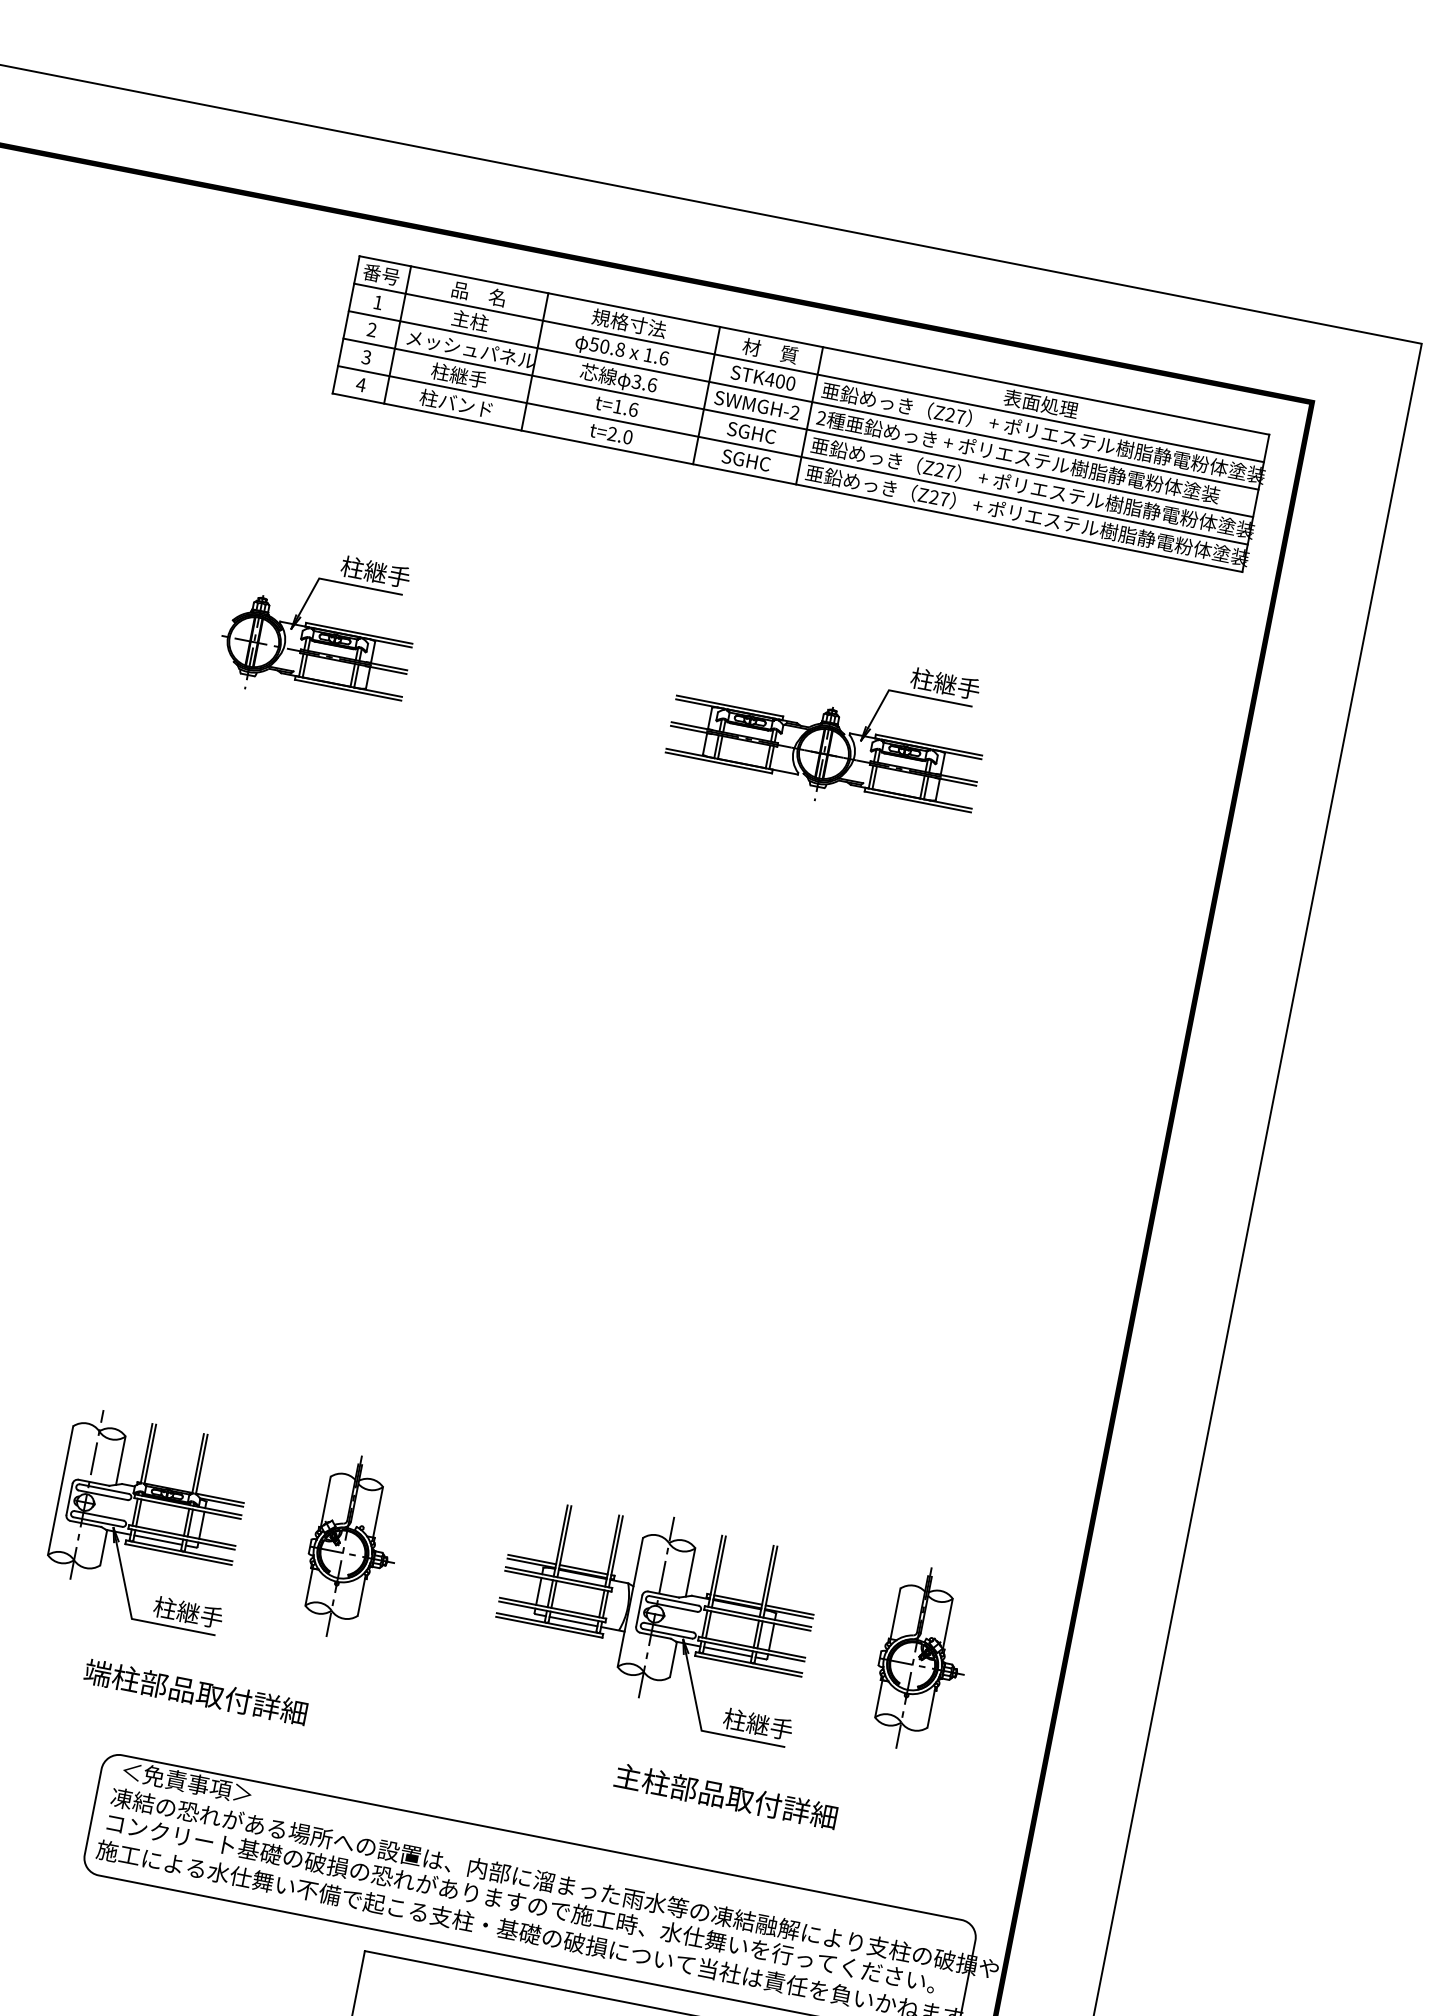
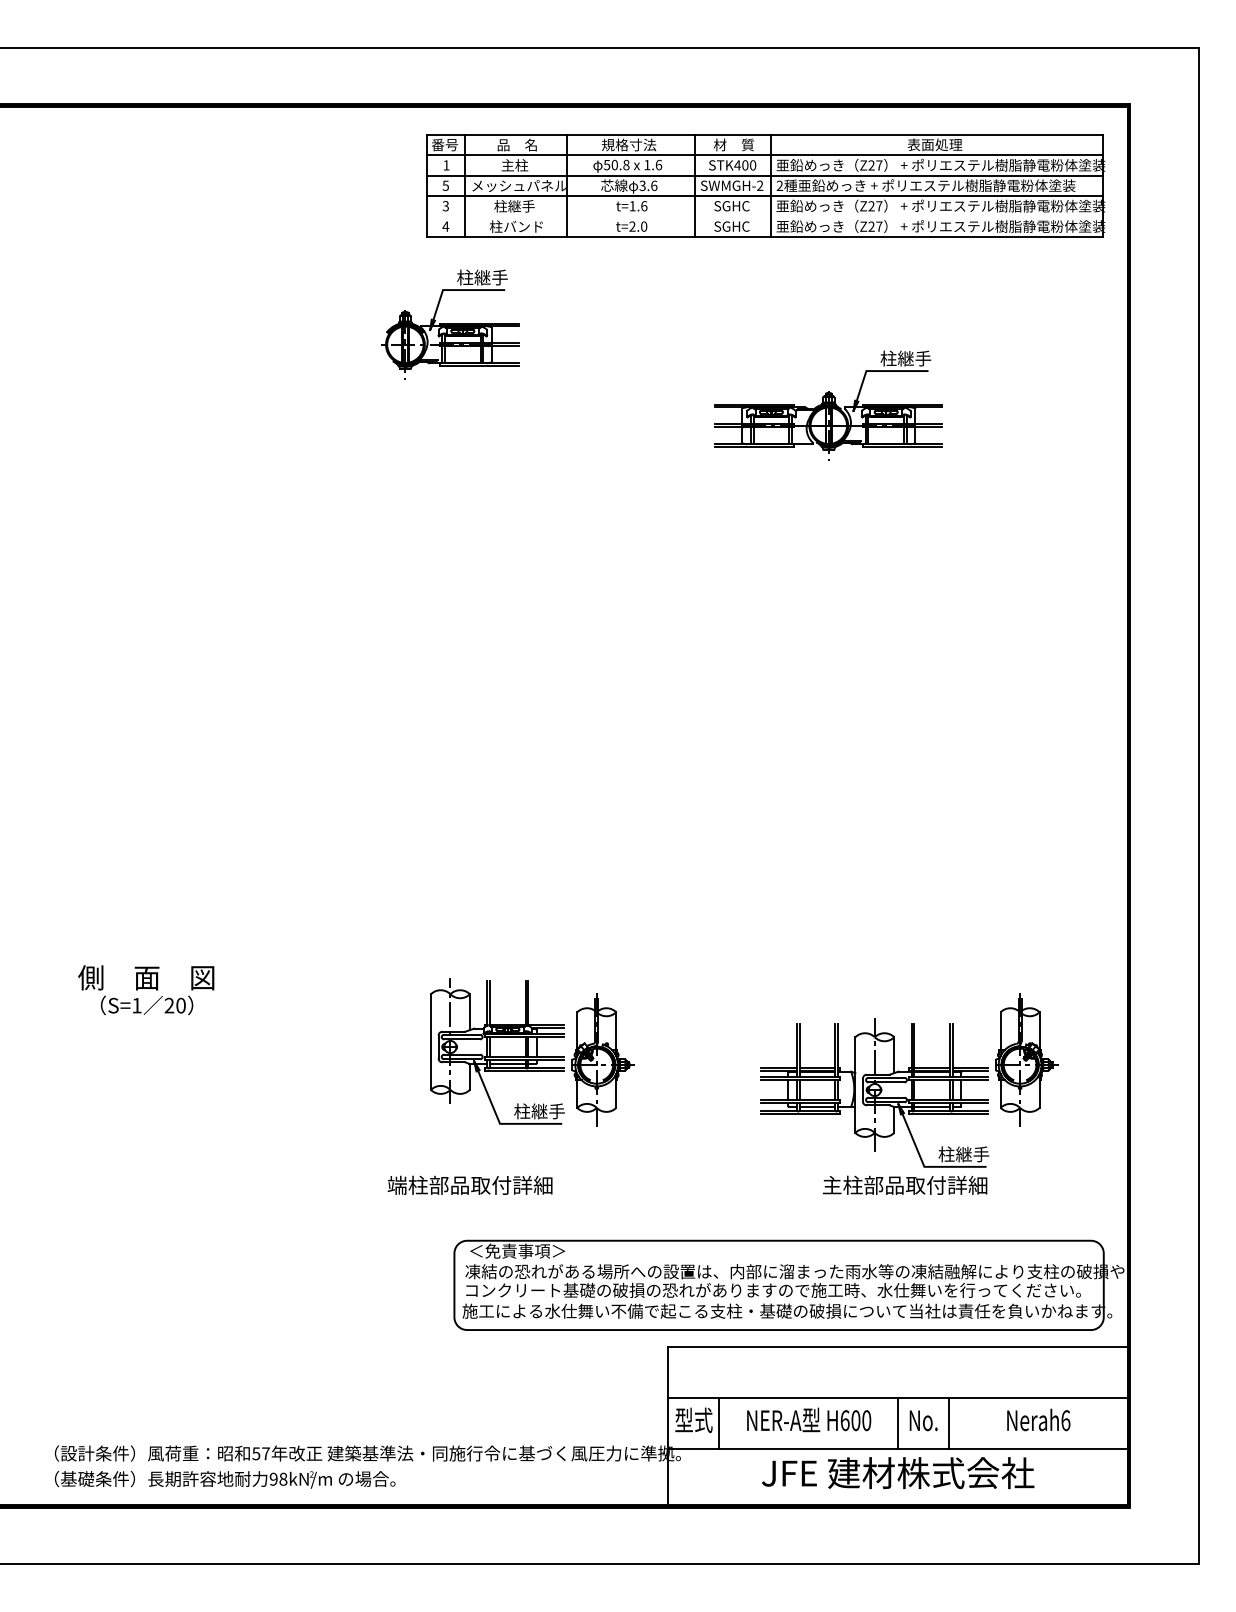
text: (371, 329) -> (445, 185), 2 -> 5
line: (792, 455) -> (764, 216), removed
part: (320, 626) -> (450, 324), moved
part: (147, 1520) -> (497, 1051), moved
part: (654, 1617) -> (874, 1092), moved
text: (195, 1690) -> (469, 1184), moved

